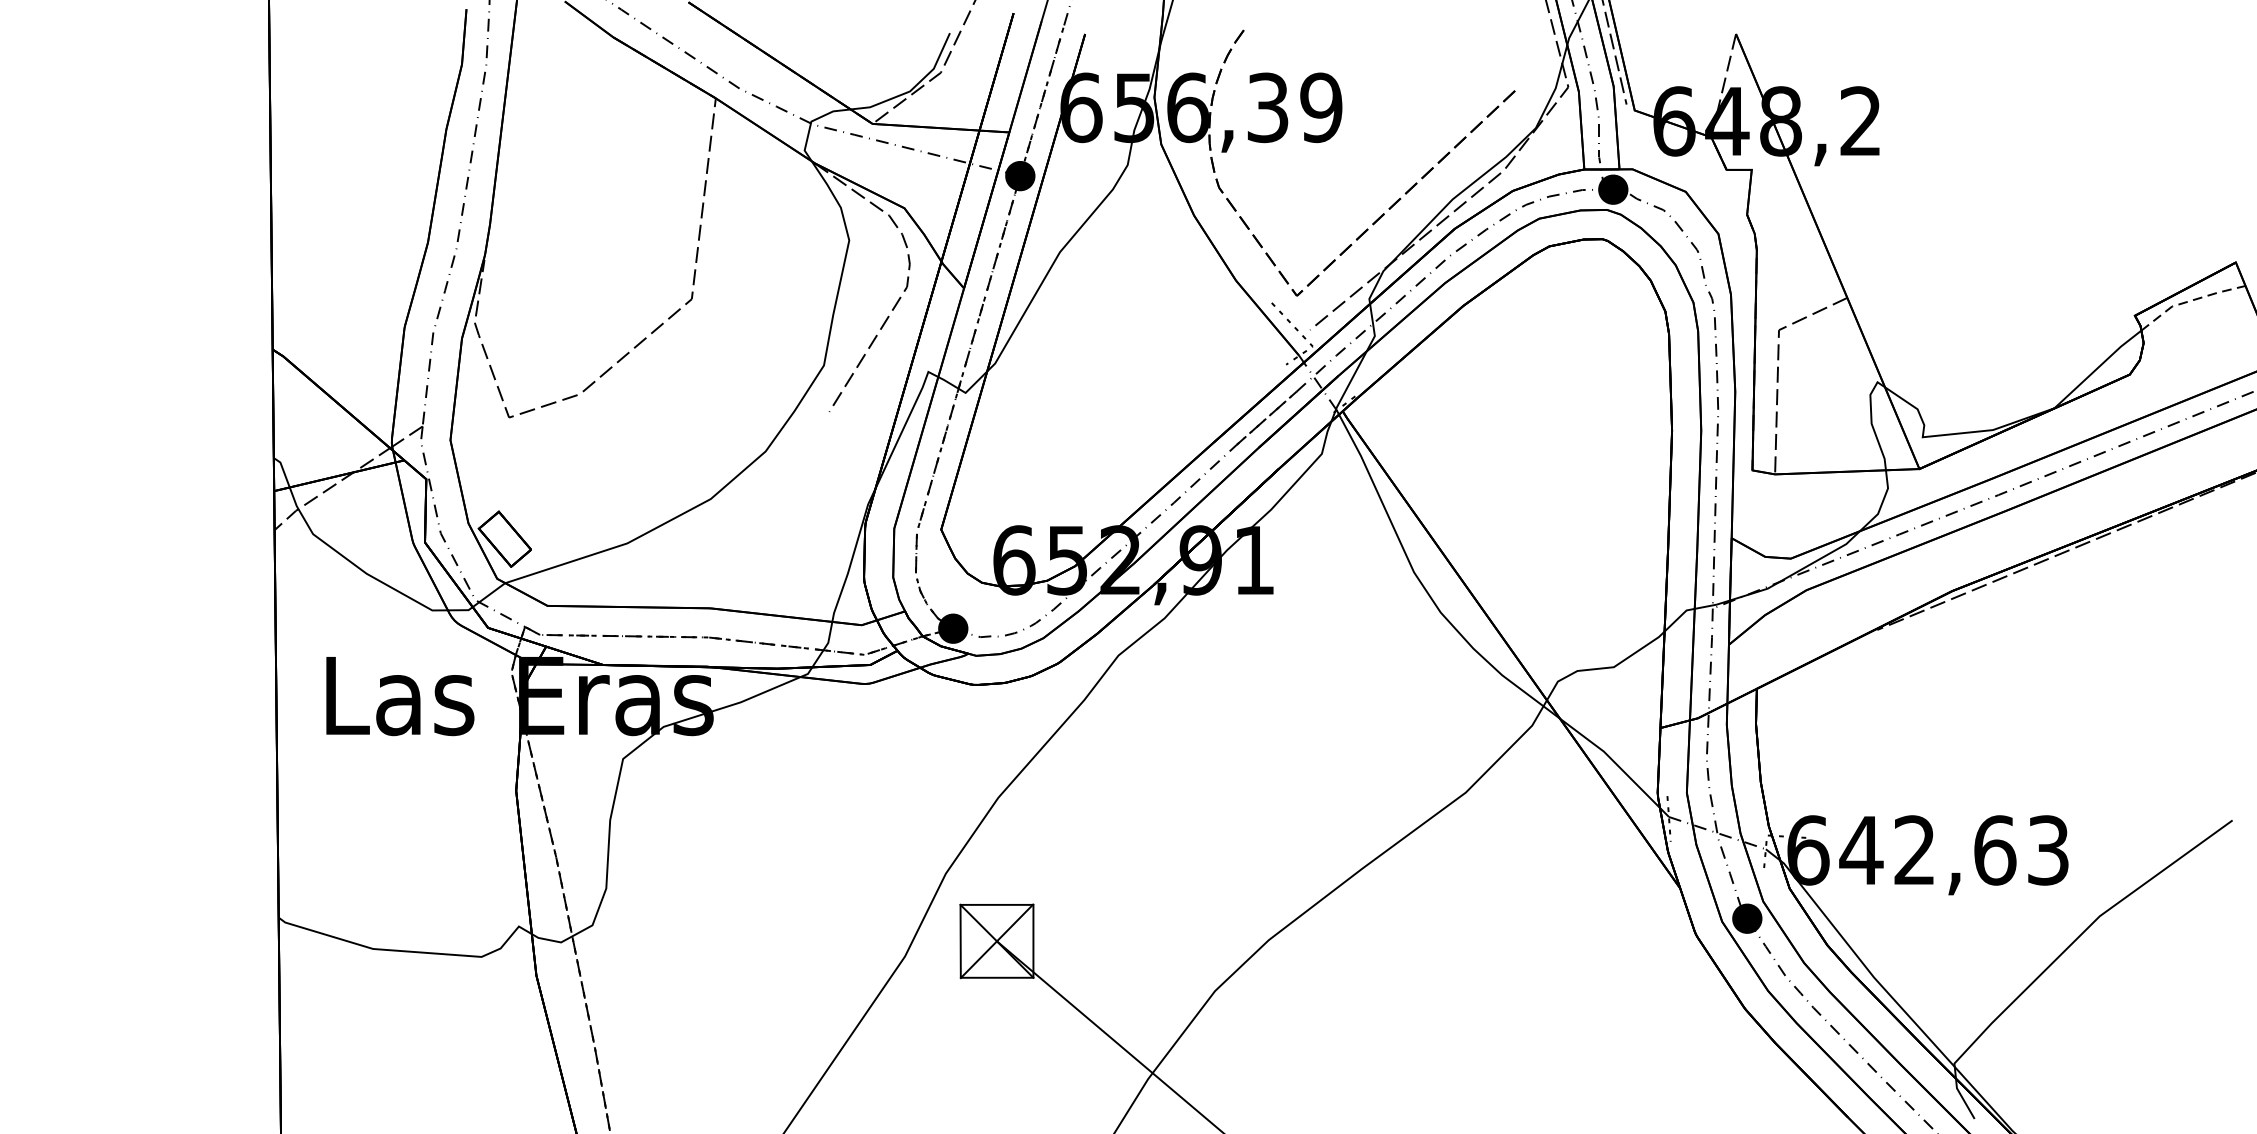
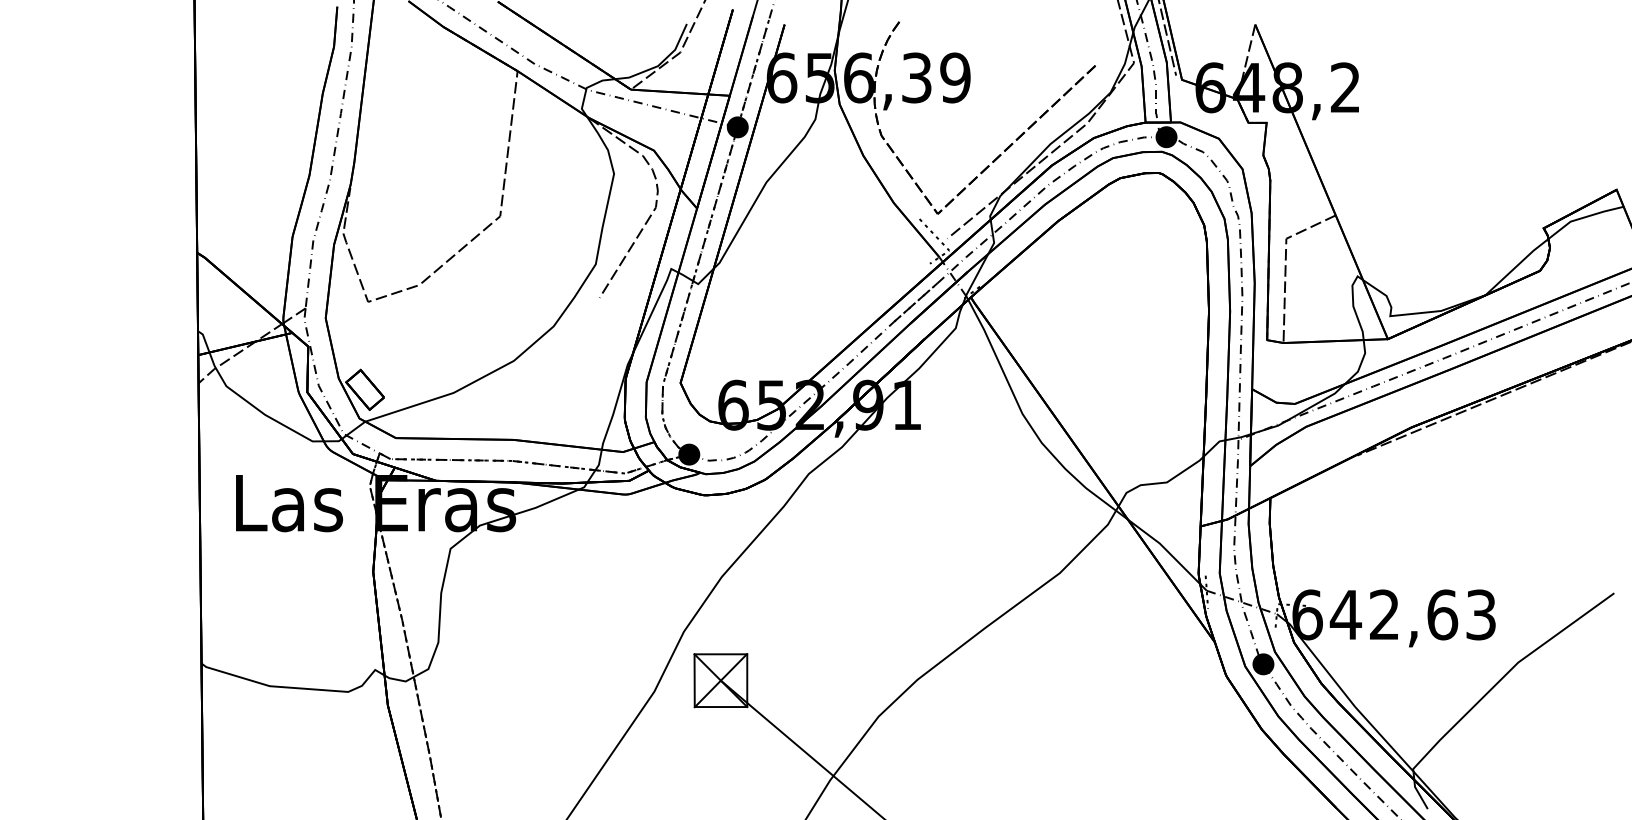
line: (2189, 300) -> (1583, 217), dashed -> solid

